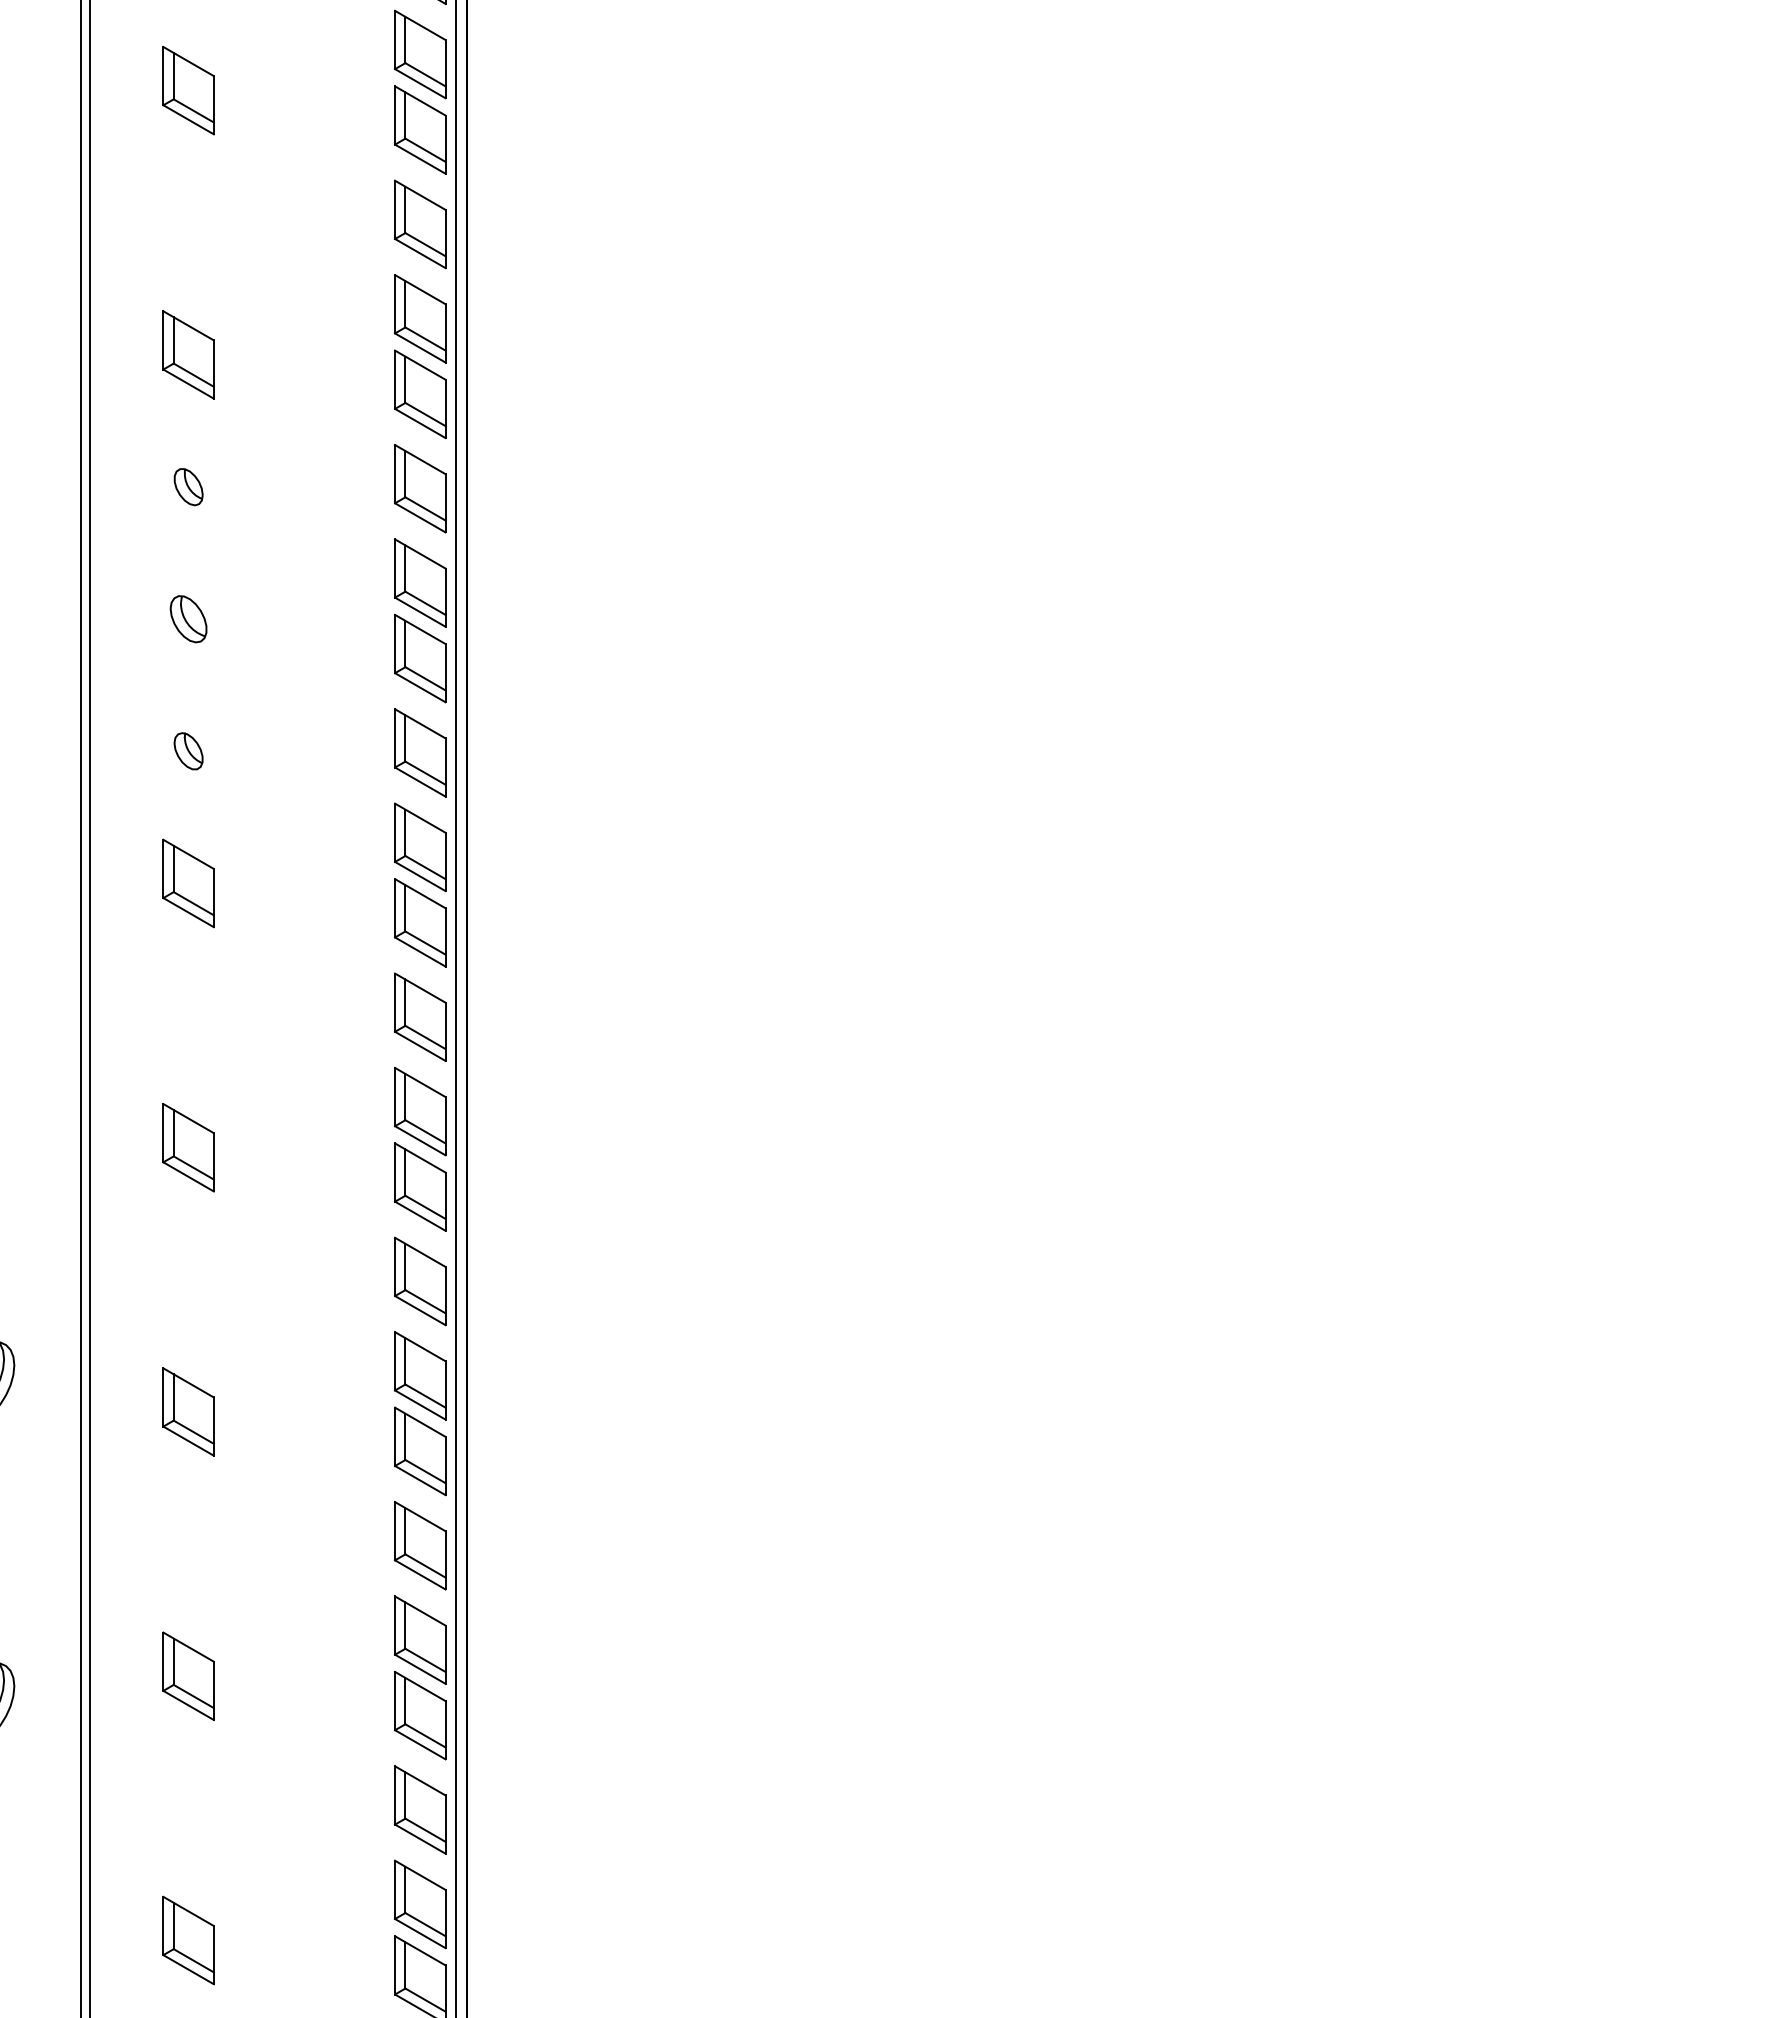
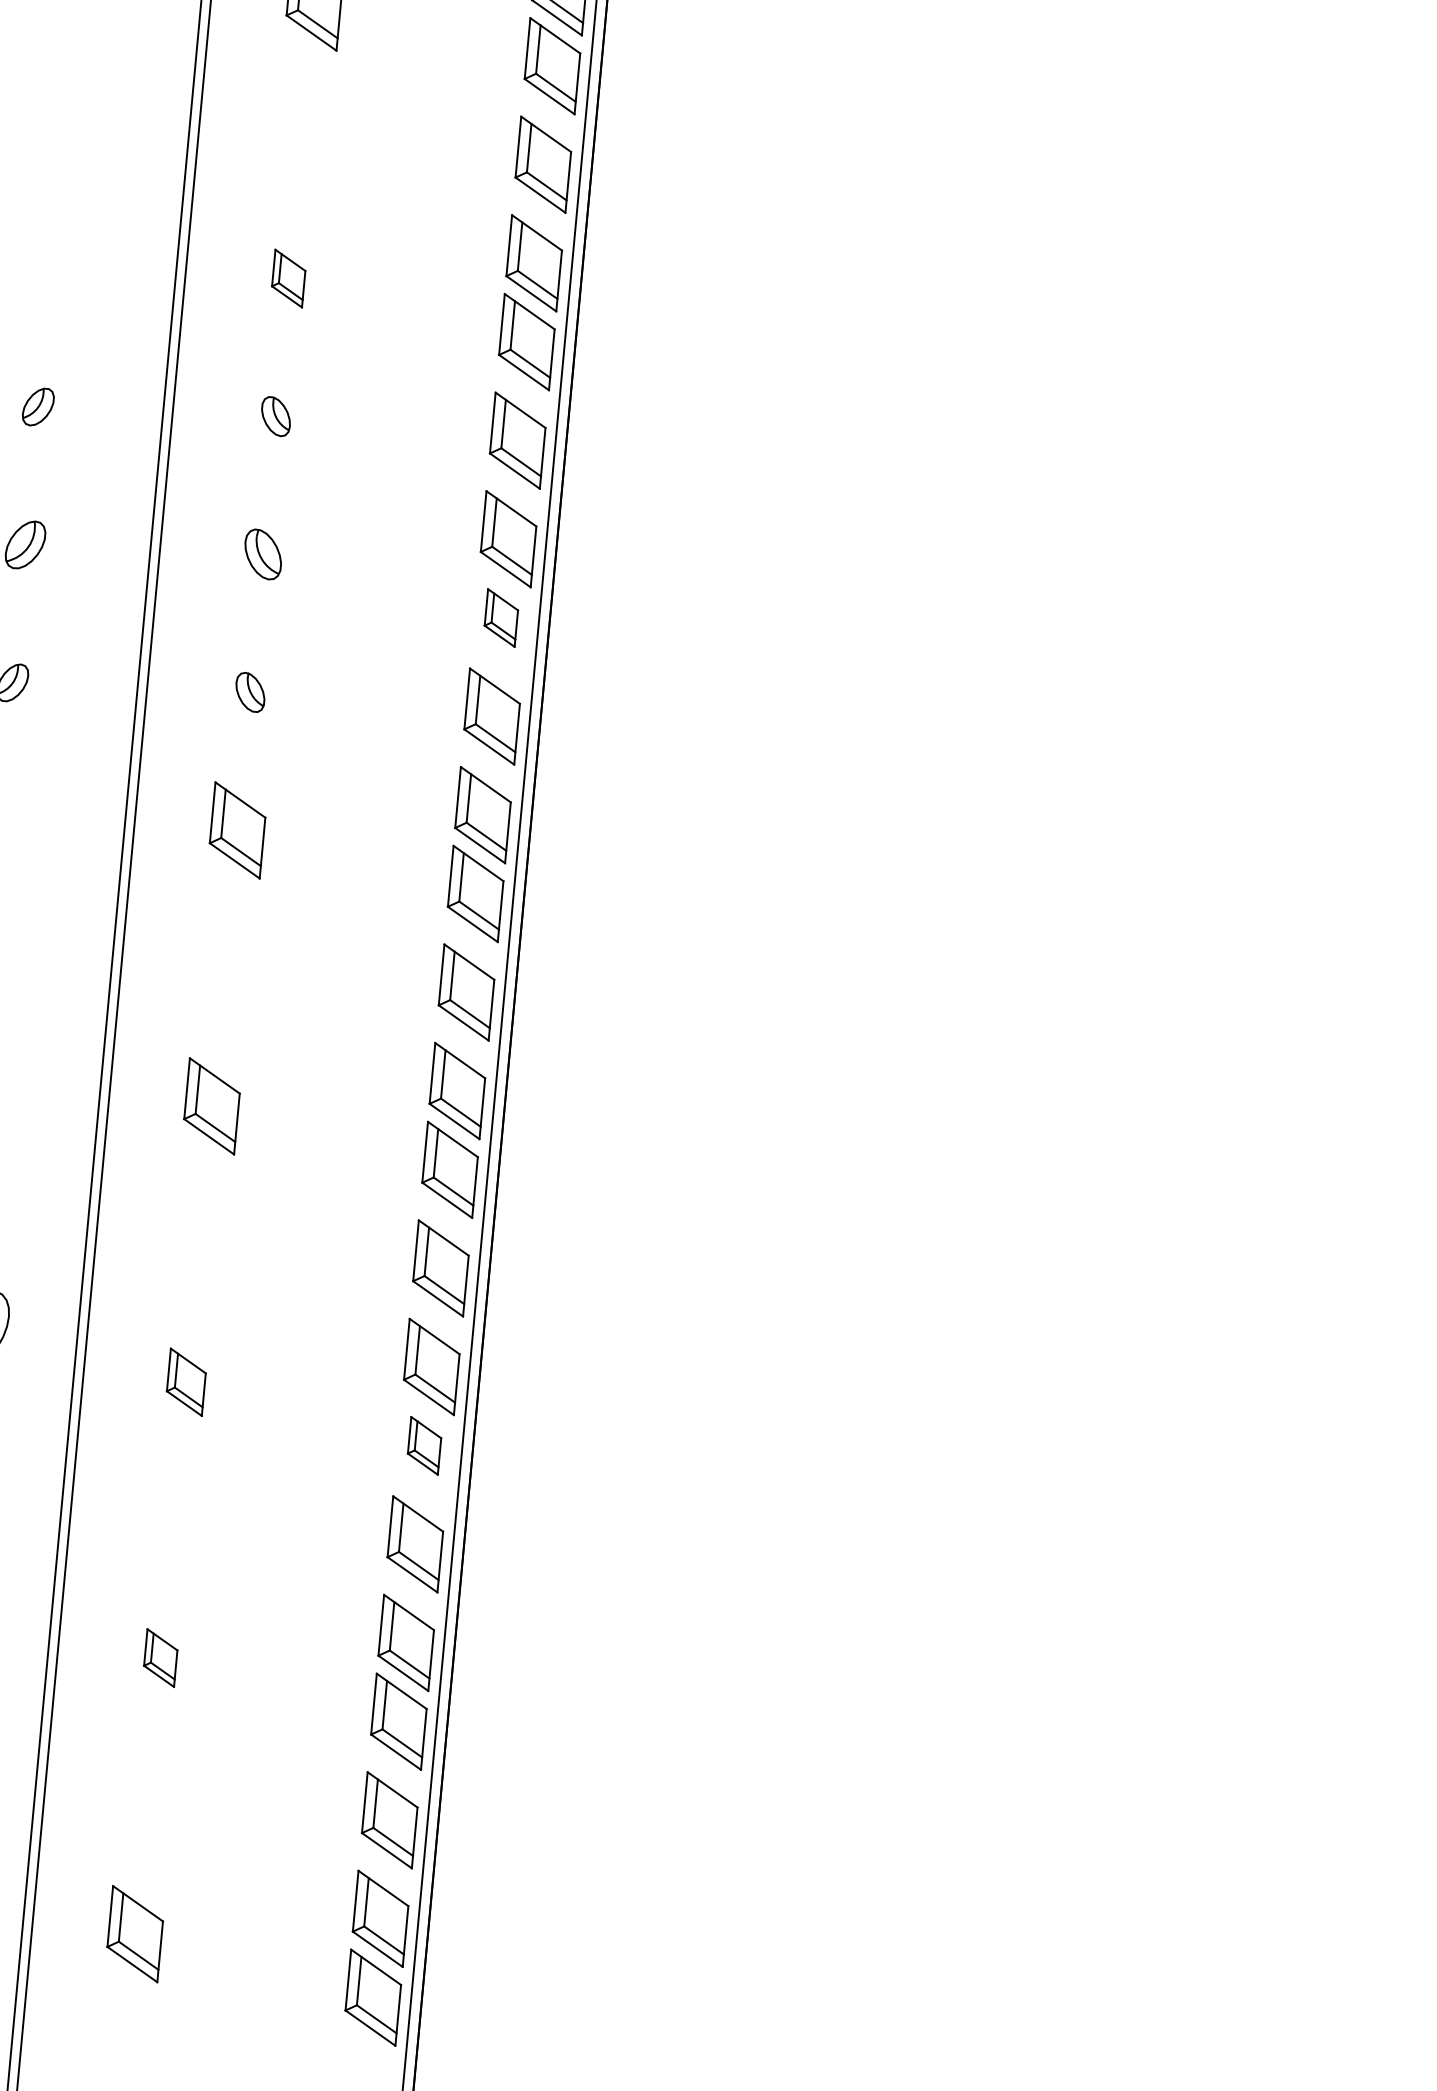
part: (188, 354) -> (288, 278), size x0.6
part: (420, 658) -> (501, 617), size x0.6
part: (188, 1411) -> (186, 1381), size x0.7
part: (420, 1451) -> (424, 1445), size x0.6
part: (188, 1675) -> (160, 1657), size x0.6

